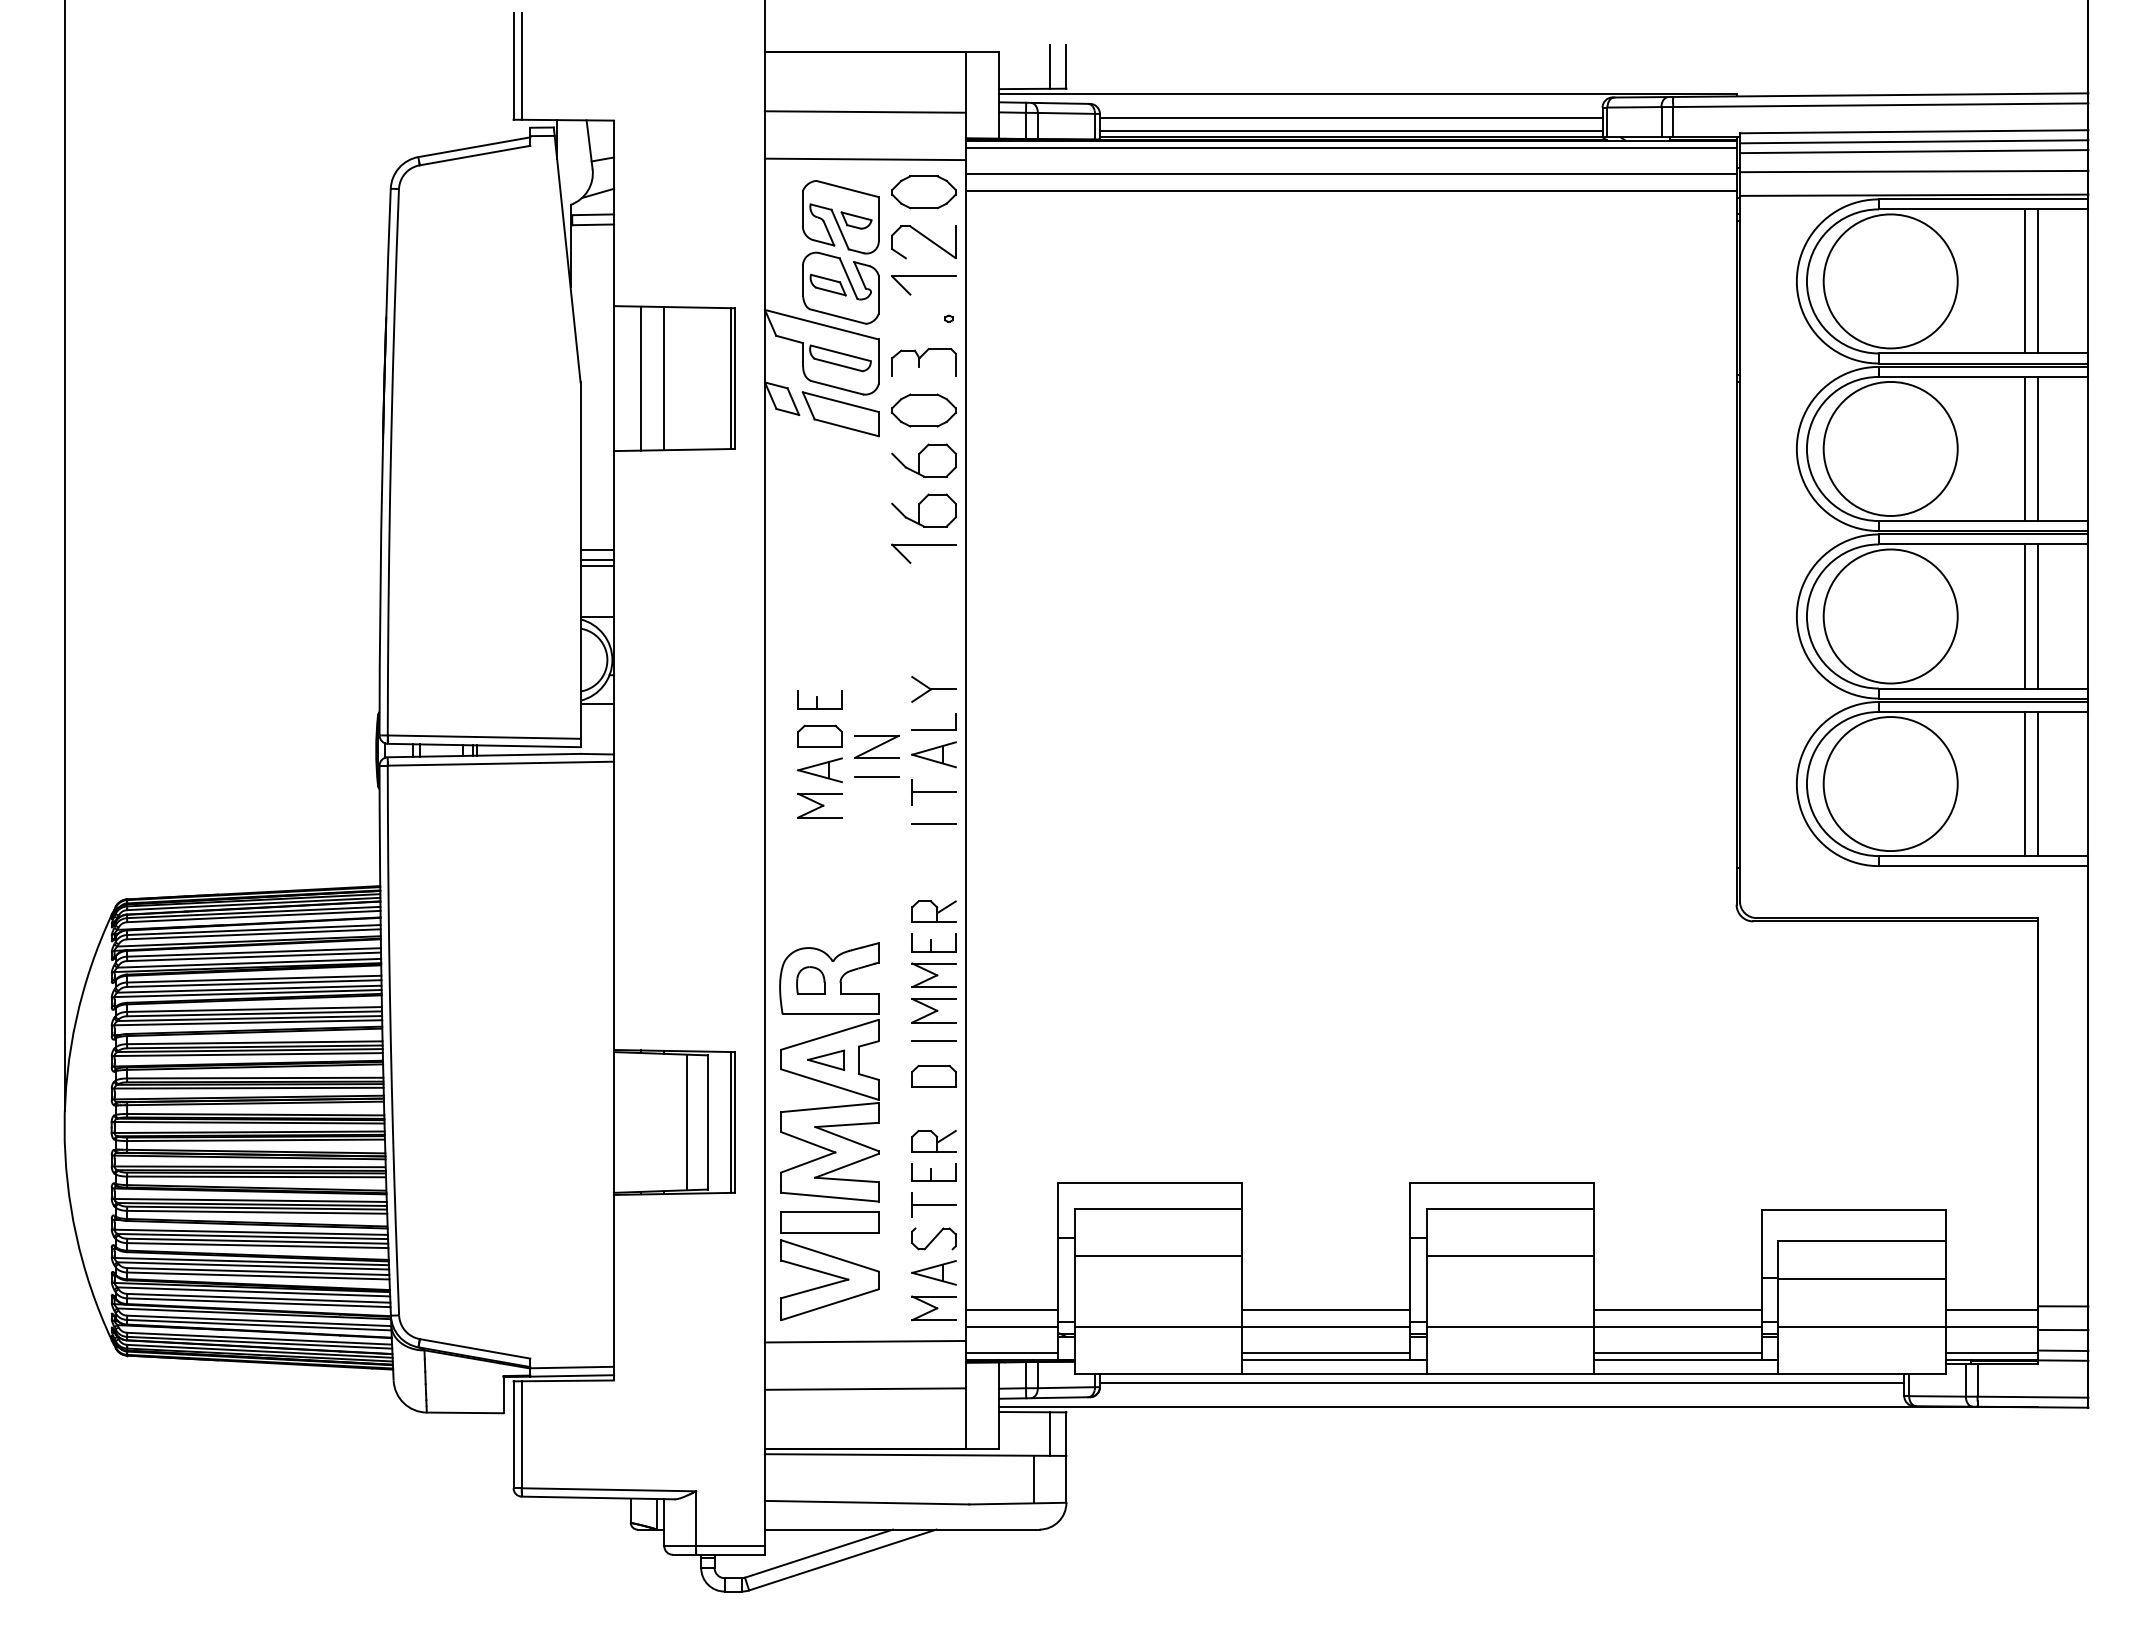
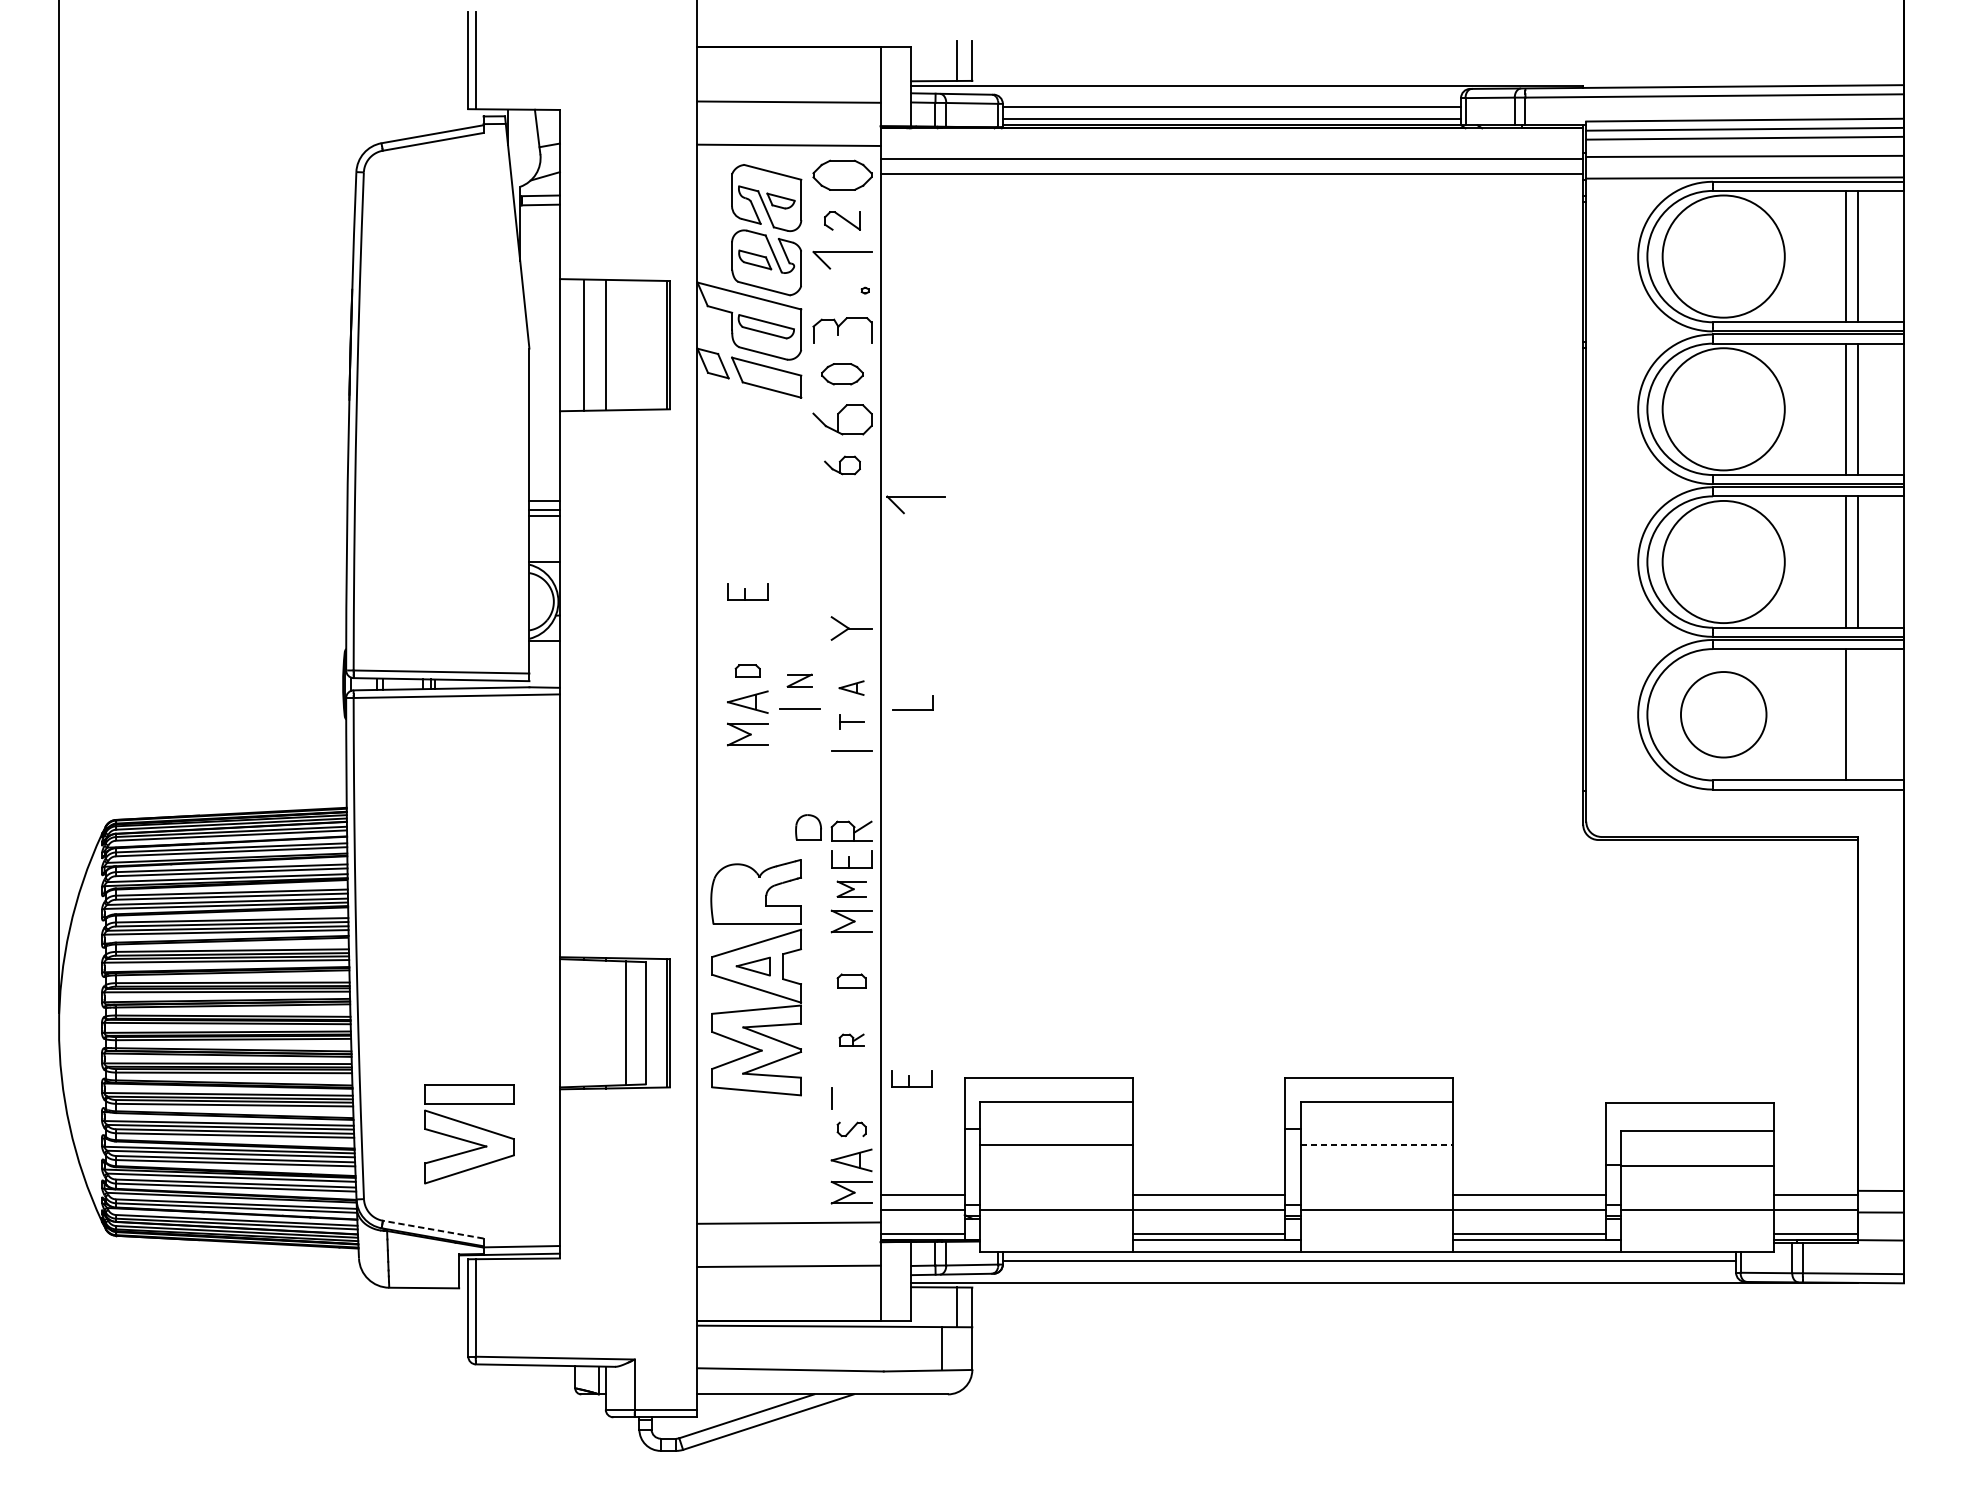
line: (1350, 147) -> (1231, 134), removed
part: (923, 242) -> (842, 221), size x0.6
part: (923, 410) -> (842, 374), size x0.7
part: (923, 510) -> (842, 465), size x0.6
part: (923, 545) -> (915, 497), moved
part: (819, 699) -> (747, 591), moved
part: (933, 729) -> (912, 709), moved
part: (819, 735) -> (747, 670), size x0.6
part: (876, 746) -> (799, 680), size x0.6
part: (933, 754) -> (851, 687), size x0.6
circle: (1890, 784) -> (1723, 715), size x0.7
line: (2038, 784) -> (1858, 715), removed
part: (933, 792) -> (851, 722), size x0.6
part: (933, 975) -> (851, 889), size x0.7
part: (810, 980) -> (808, 827), moved
line: (933, 1041) -> (851, 949), removed
part: (933, 1075) -> (851, 980), size x0.7
part: (933, 1140) -> (851, 1039), size x0.6
part: (933, 1172) -> (911, 1078), moved
line: (933, 1204) -> (851, 1098), removed
part: (933, 1238) -> (851, 1129), size x0.7
line: (1510, 1255) -> (1377, 1144), solid -> dashed
part: (829, 1266) -> (469, 1134), moved
line: (474, 1348) -> (432, 1229), solid -> dashed
line: (2063, 1350) -> (1881, 1231), removed

